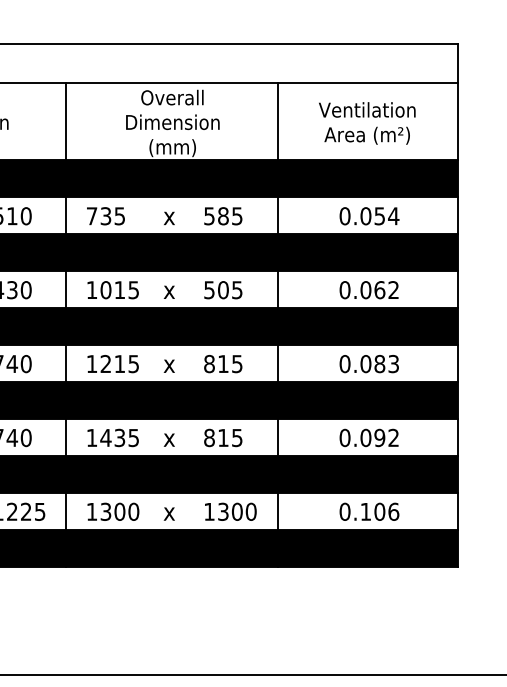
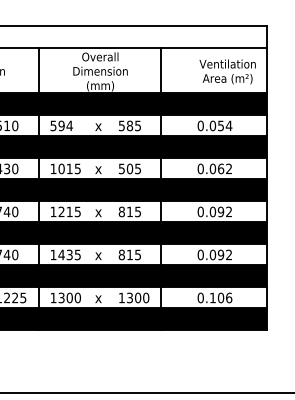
text: (366, 122) -> (227, 71), moved
text: (105, 215) -> (61, 125), 735 -> 594
text: (385, 364) -> (224, 212), 0.083 -> 0.092

